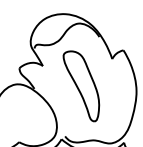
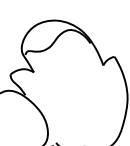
part: (81, 86) -> (72, 92), removed

